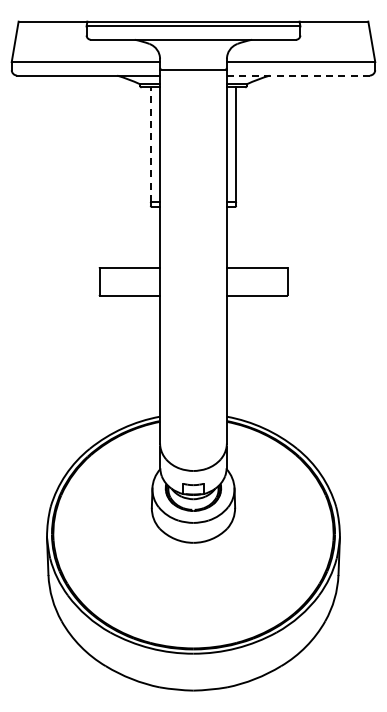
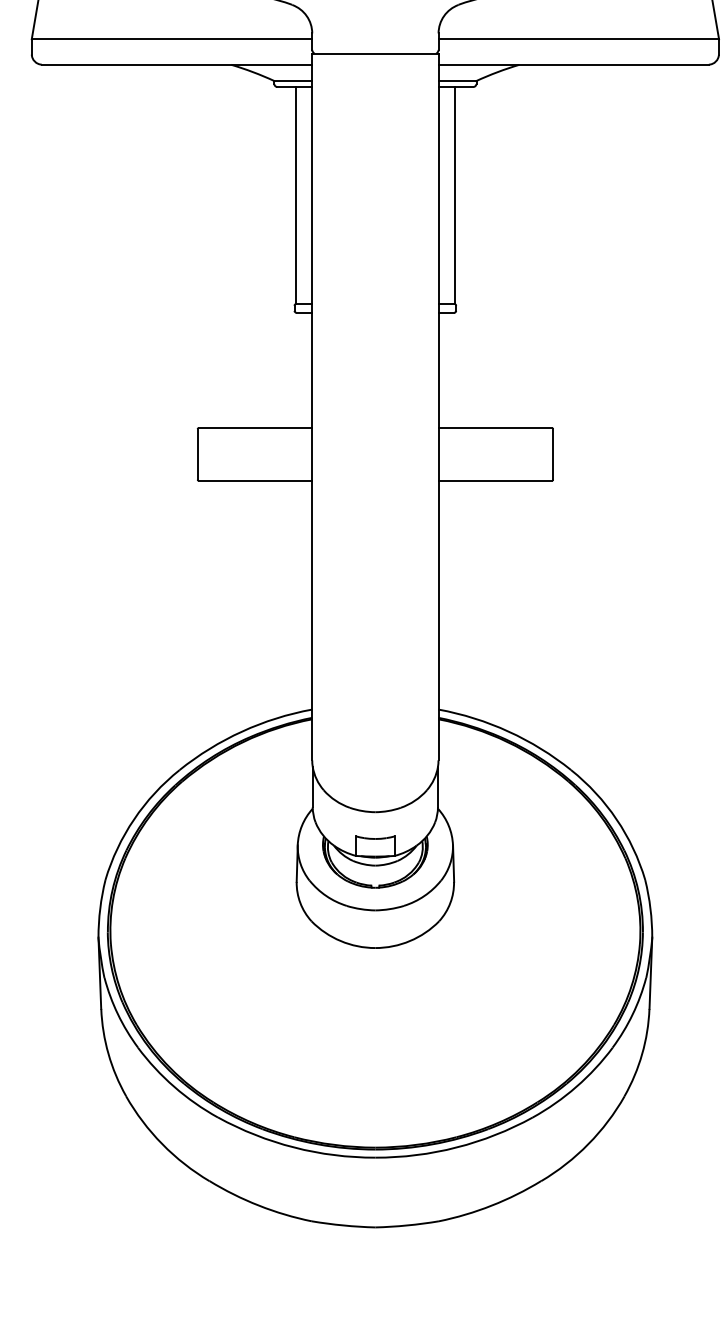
line: (298, 75) -> (573, 64), dashed -> solid
line: (151, 144) -> (296, 194), dashed -> solid

